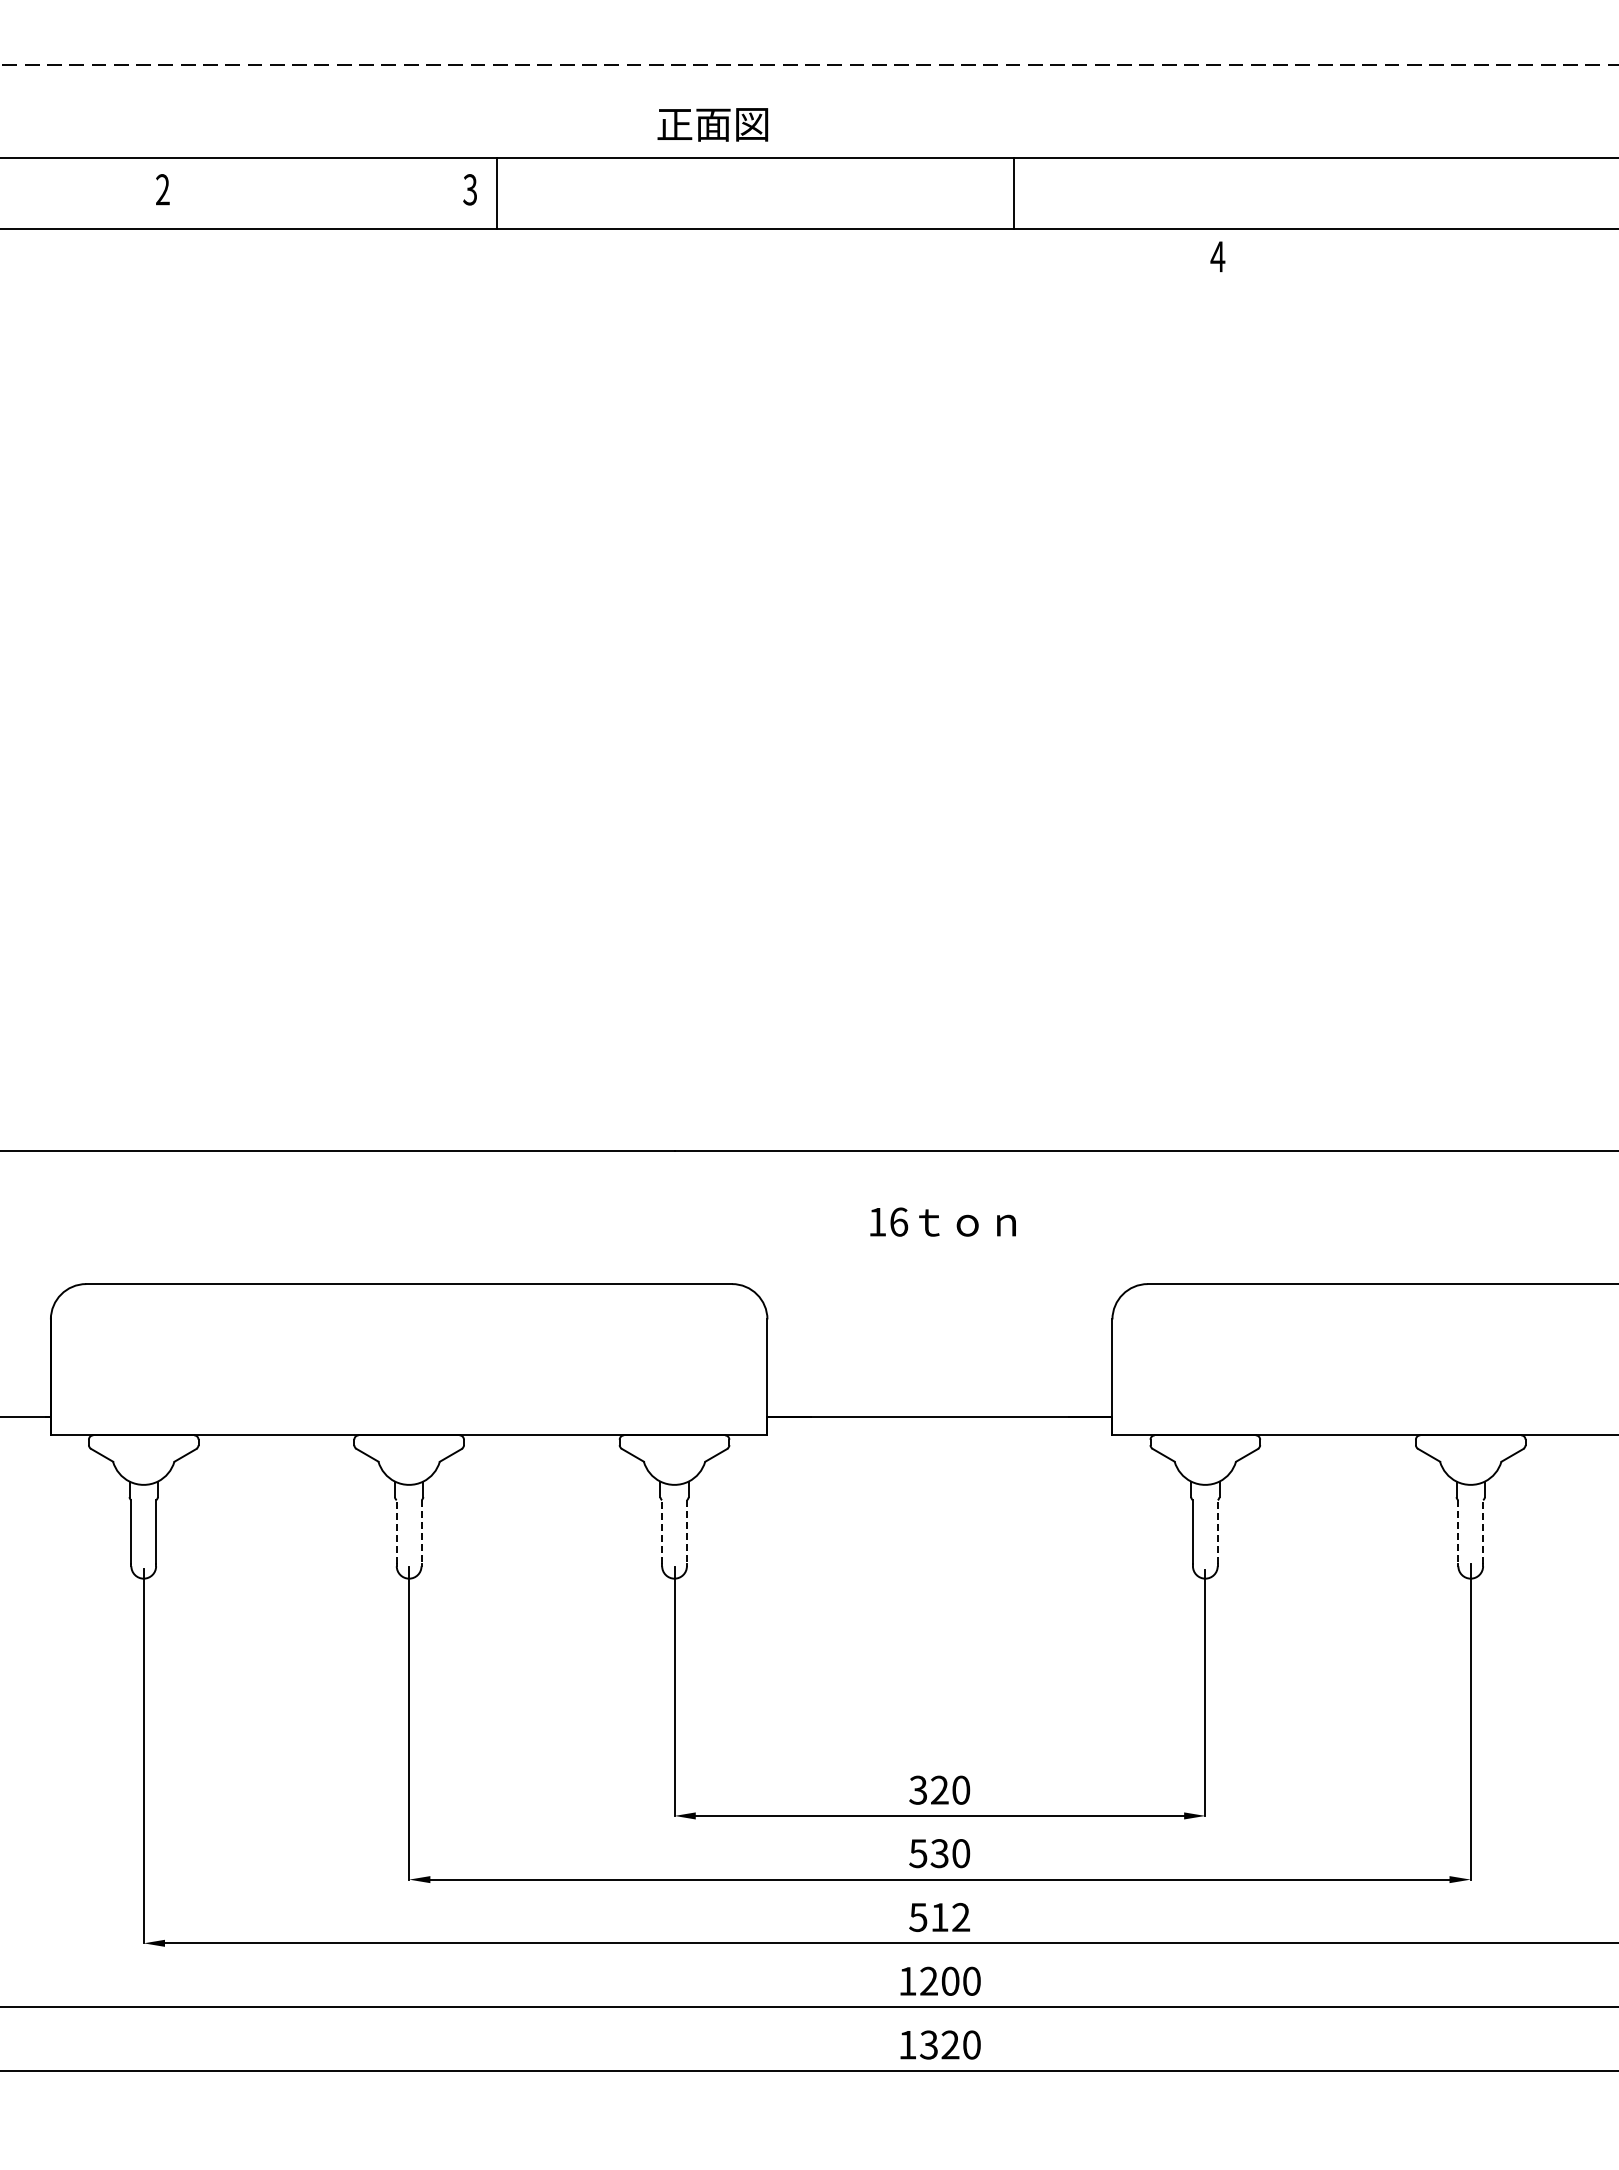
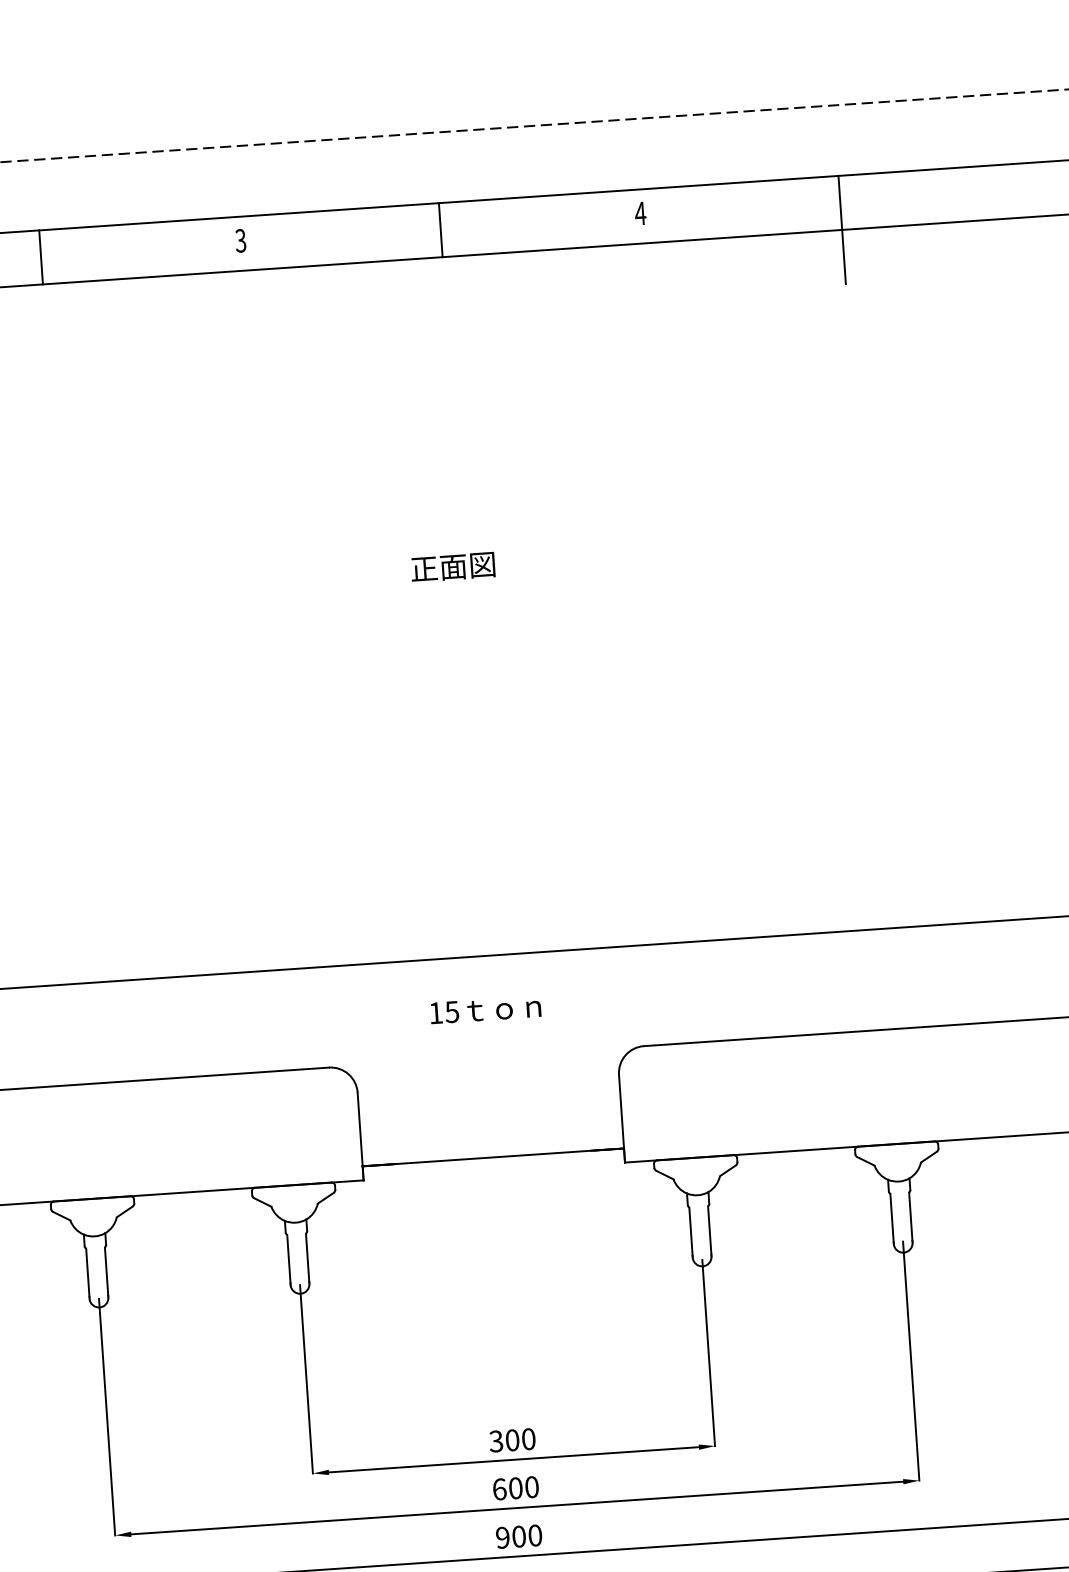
text: (712, 124) -> (452, 567), moved
text: (469, 189) -> (240, 240), moved
line: (497, 193) -> (41, 257), moved
line: (1013, 193) -> (440, 230), moved
line: (1481, 229) -> (842, 230), added
text: (1217, 256) -> (640, 213), moved
text: (898, 1221) -> (451, 1011), 16 -> 15
line: (396, 1532) -> (87, 1273), dashed -> solid
line: (421, 1532) -> (106, 1271), dashed -> solid
line: (662, 1532) -> (289, 1259), dashed -> solid
line: (686, 1532) -> (307, 1258), dashed -> solid
line: (1217, 1532) -> (709, 1230), dashed -> solid
line: (1458, 1532) -> (892, 1218), dashed -> solid
line: (1483, 1532) -> (911, 1217), dashed -> solid
text: (939, 1789) -> (512, 1439), 320 -> 300
text: (928, 1853) -> (507, 1488), 530 -> 600
text: (939, 1917) -> (518, 1536), 512 -> 900

